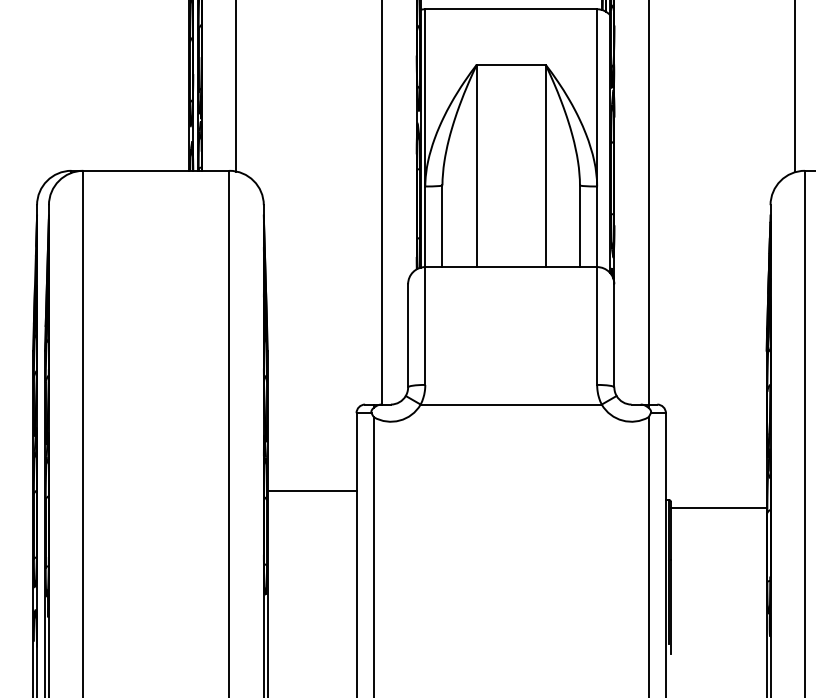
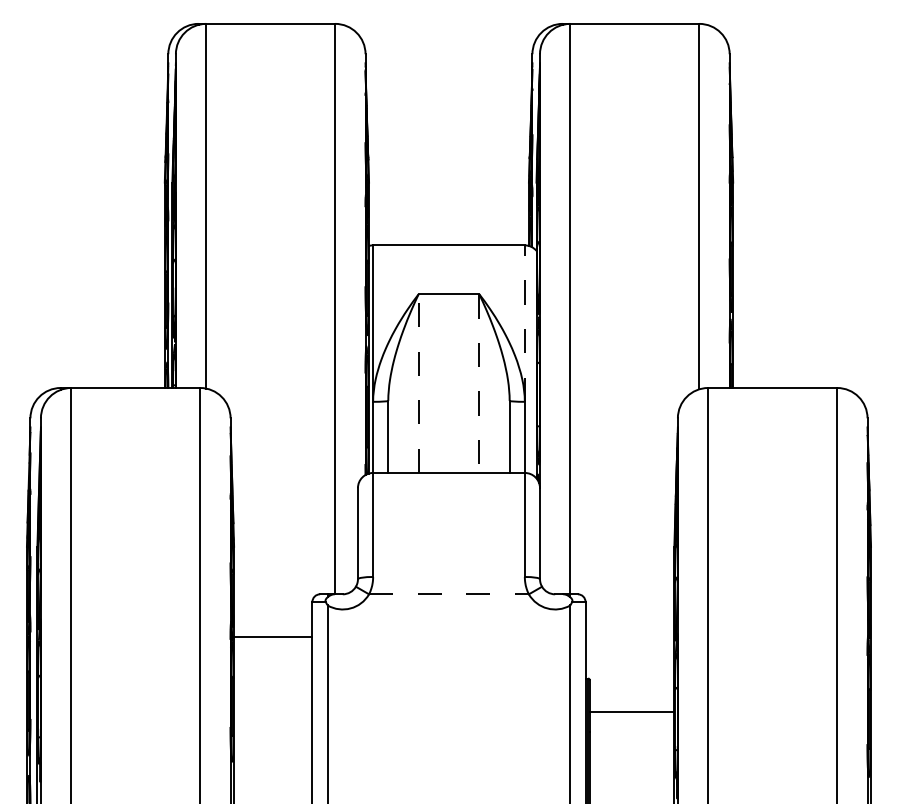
line: (596, 97) -> (524, 323), solid -> dashed
line: (476, 165) -> (418, 383), solid -> dashed
line: (545, 166) -> (479, 384), solid -> dashed
line: (510, 404) -> (448, 594), solid -> dashed
line: (312, 490) -> (273, 637), moved
line: (719, 507) -> (632, 712), moved

